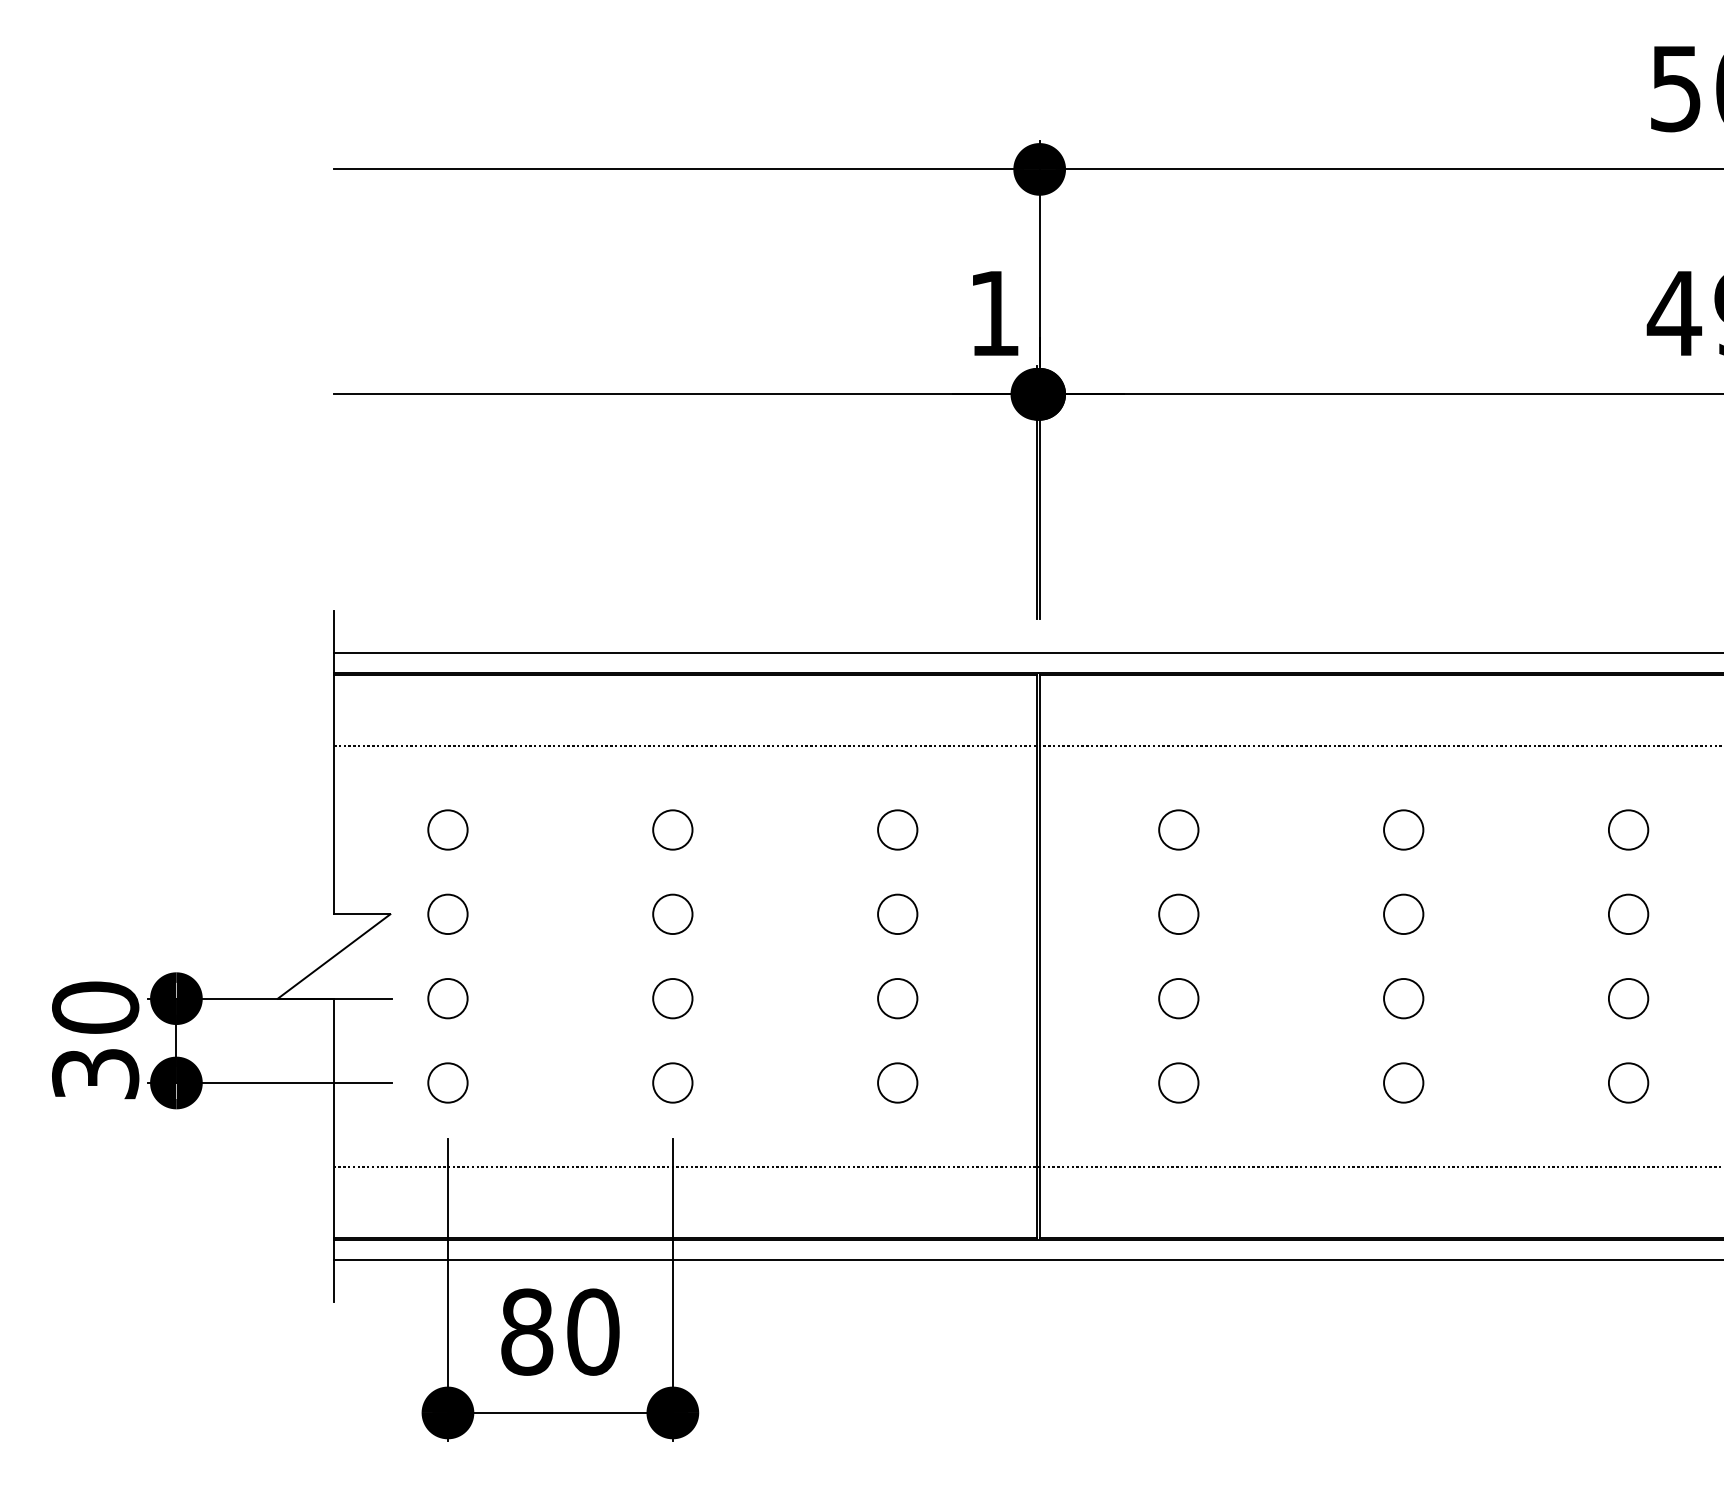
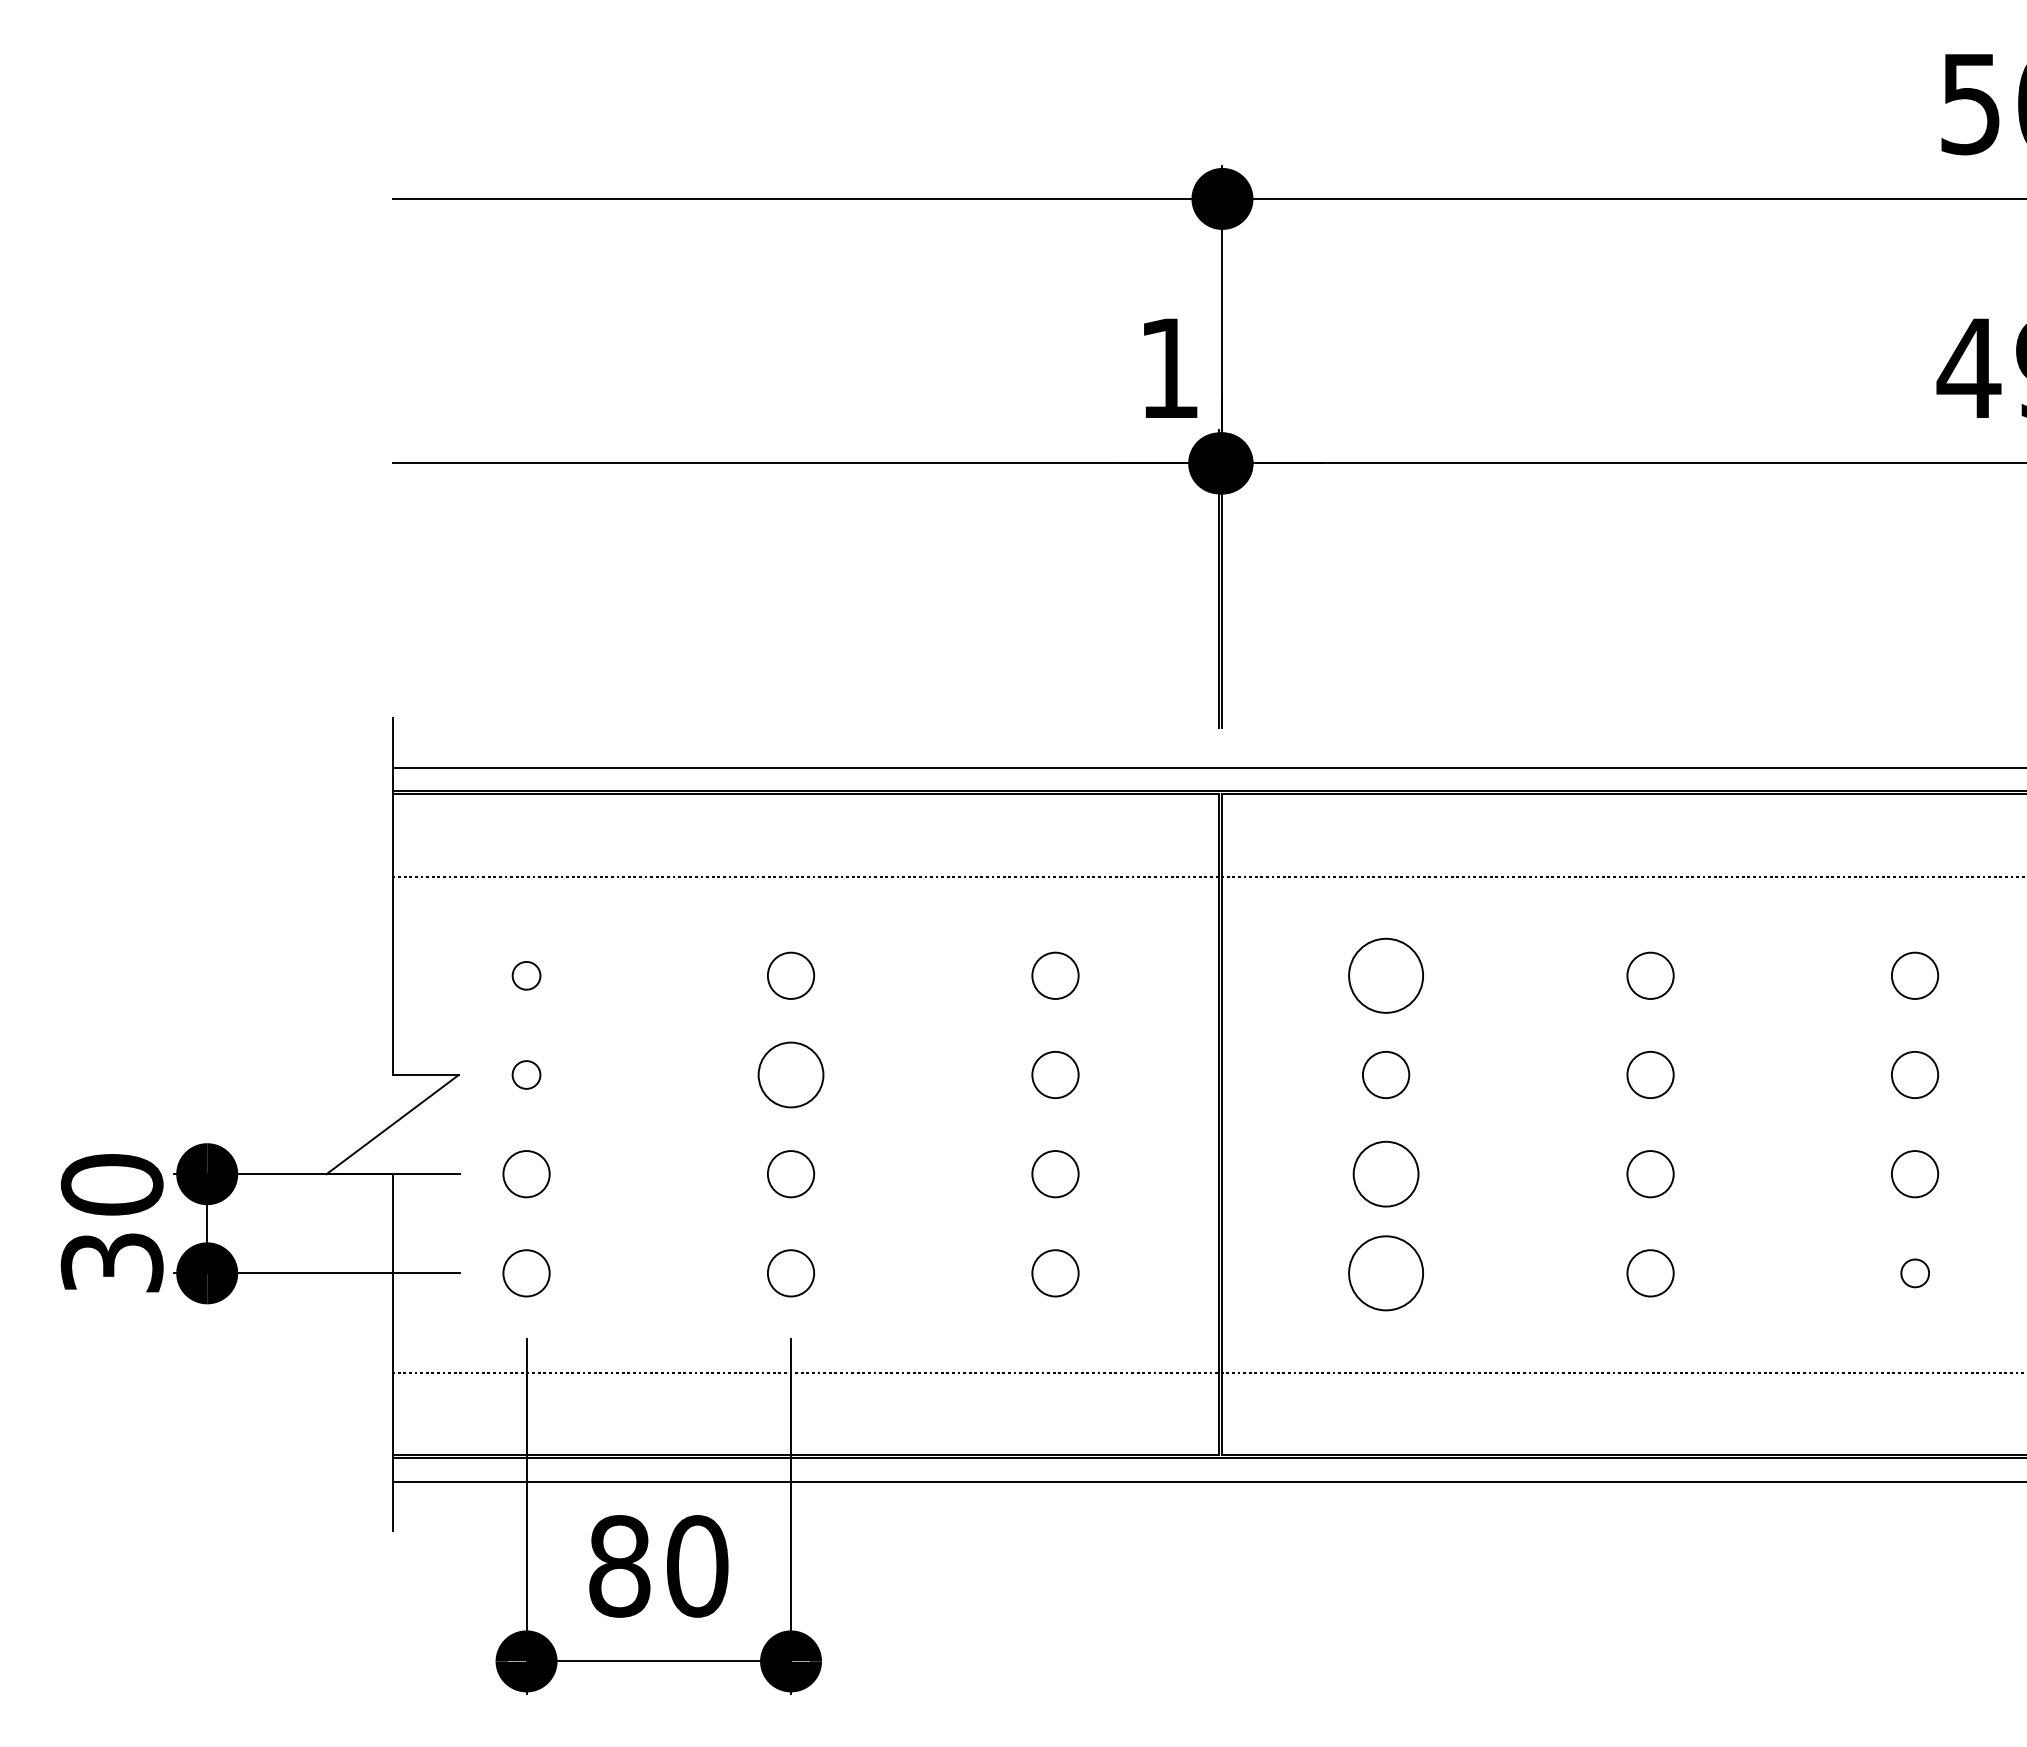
circle: (447, 829) -> (526, 975), size x0.6
circle: (1178, 829) -> (1385, 975), size x1.6
circle: (447, 913) -> (526, 1074), size x0.6
circle: (672, 913) -> (790, 1074), size x1.4
circle: (1178, 998) -> (1385, 1174), size x1.4
circle: (1178, 1083) -> (1385, 1273), size x1.6
circle: (1628, 1083) -> (1915, 1273), size x0.6

